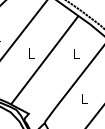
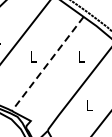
line: (44, 60) -> (47, 64), solid -> dashed

